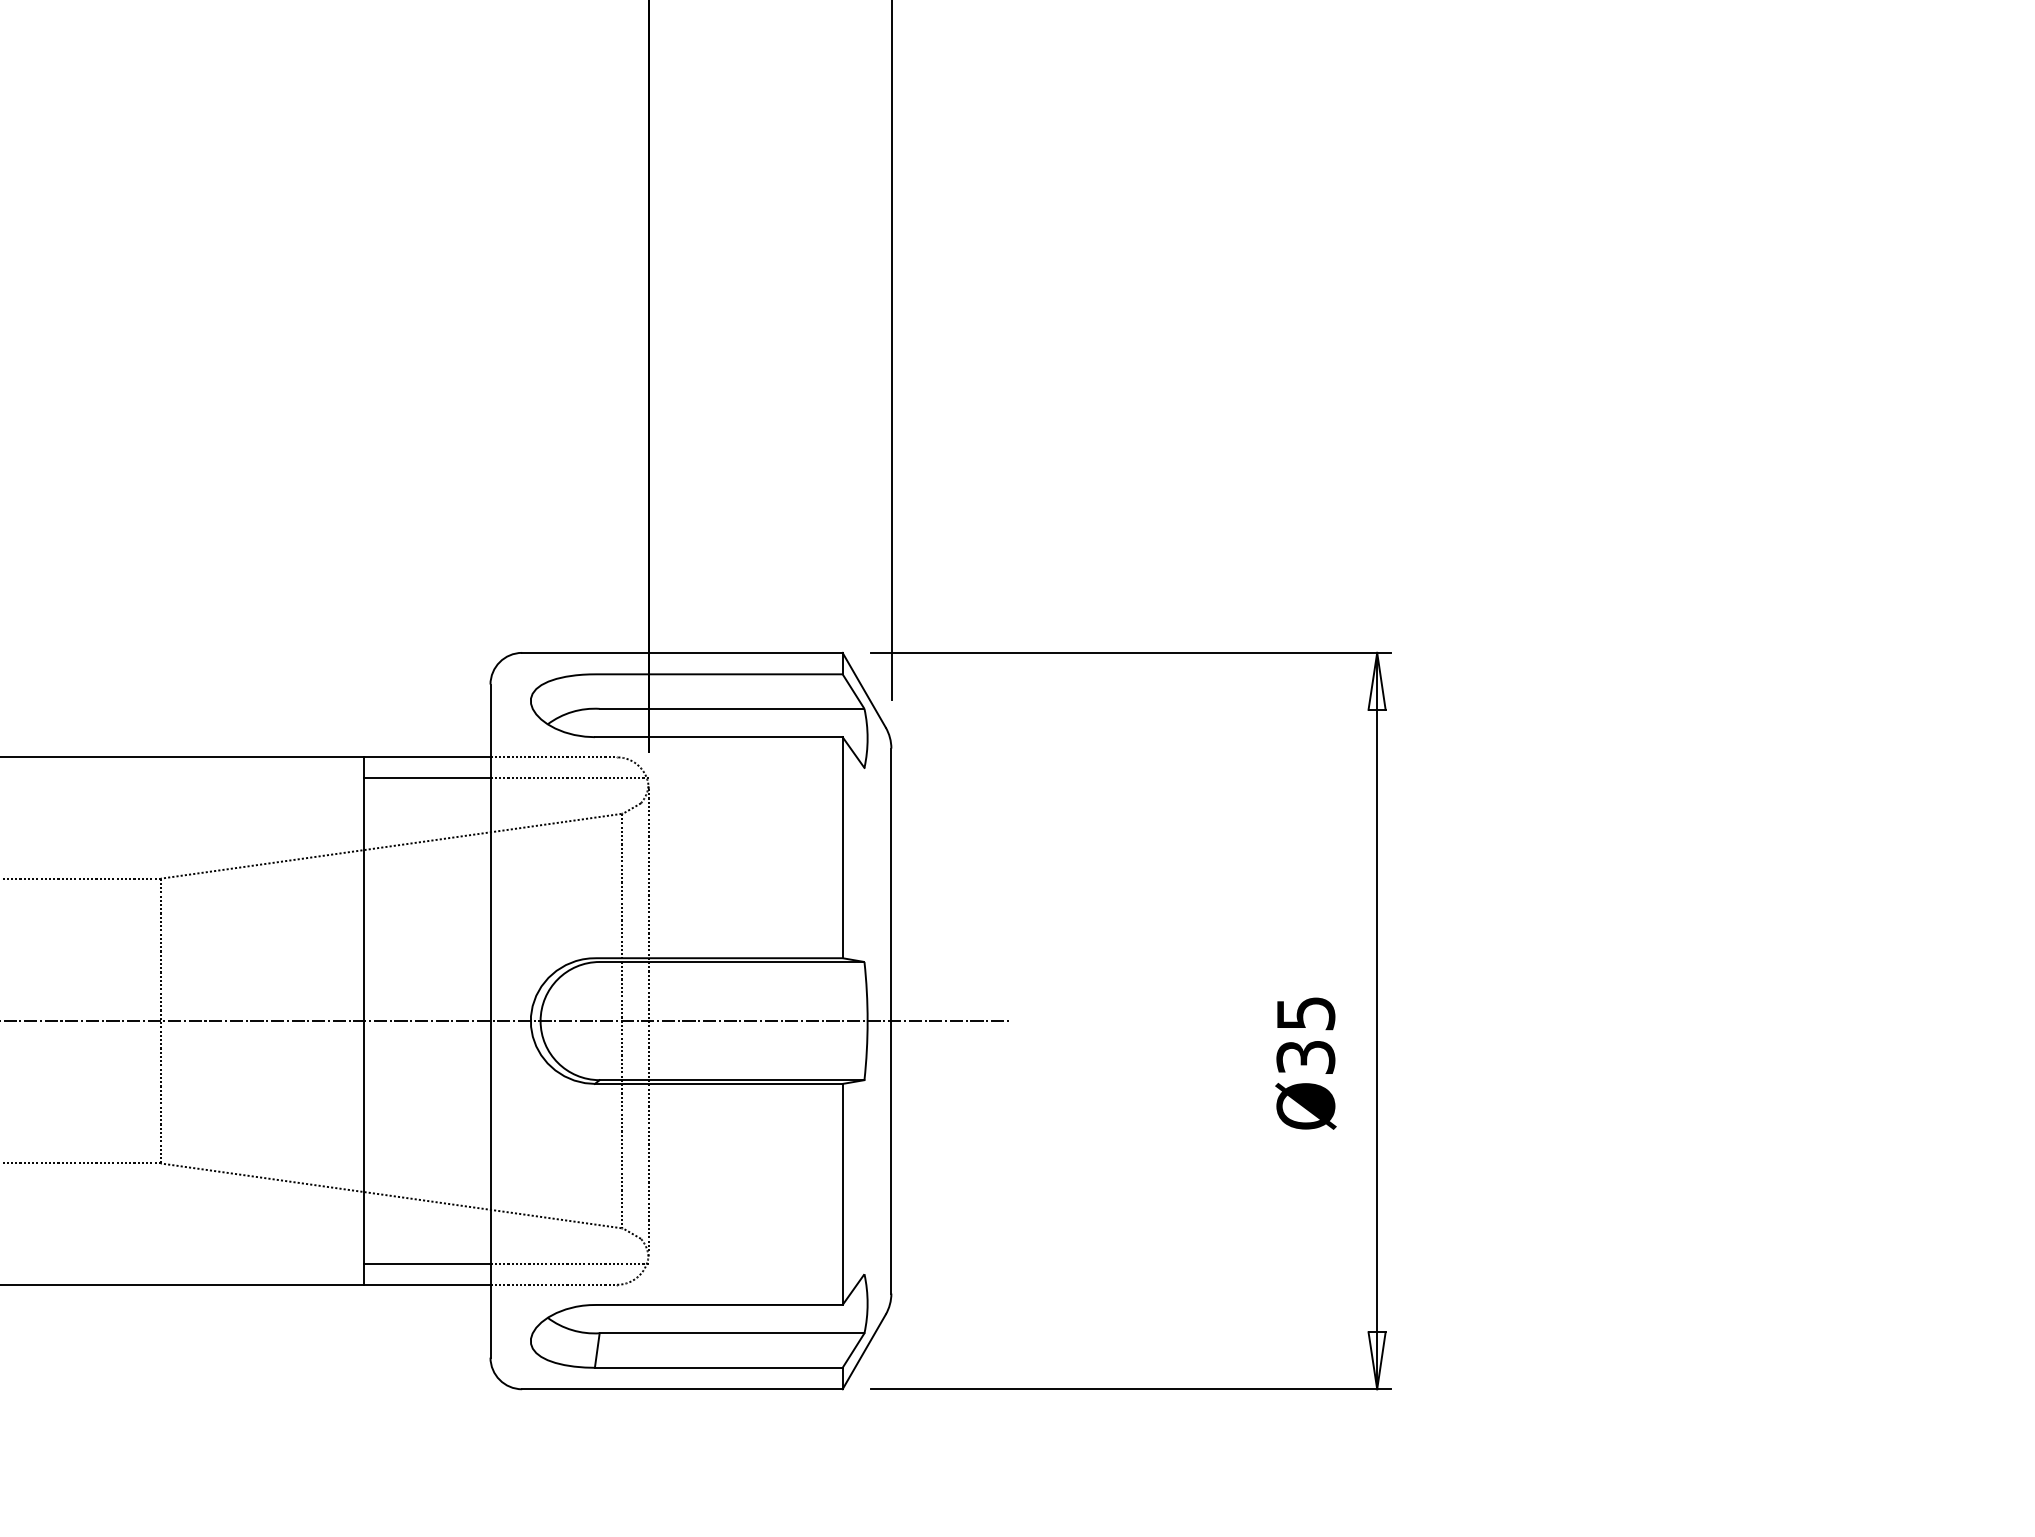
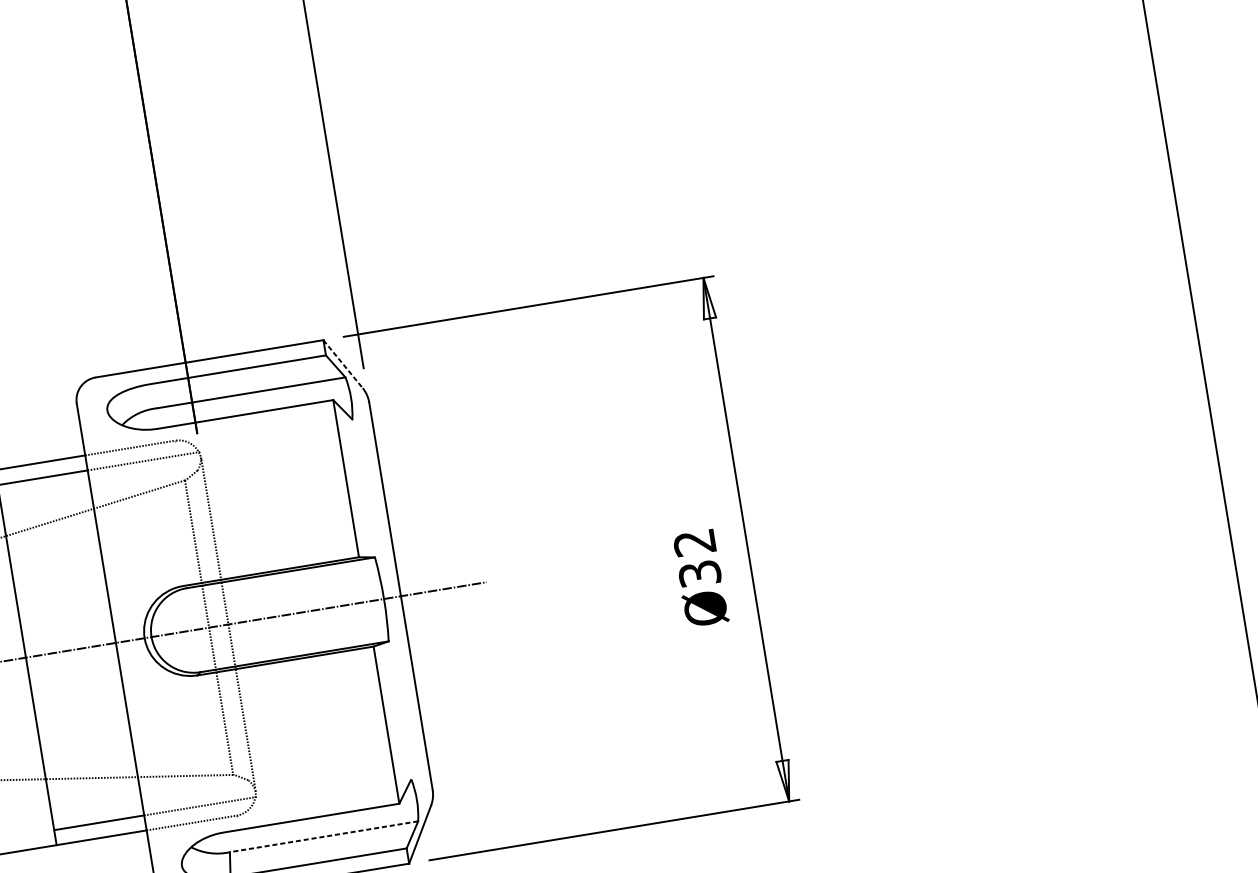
line: (864, 690) -> (343, 364), solid -> dashed
text: (1305, 1013) -> (694, 542), Ø35 -> Ø32
line: (731, 1333) -> (323, 836), solid -> dashed

